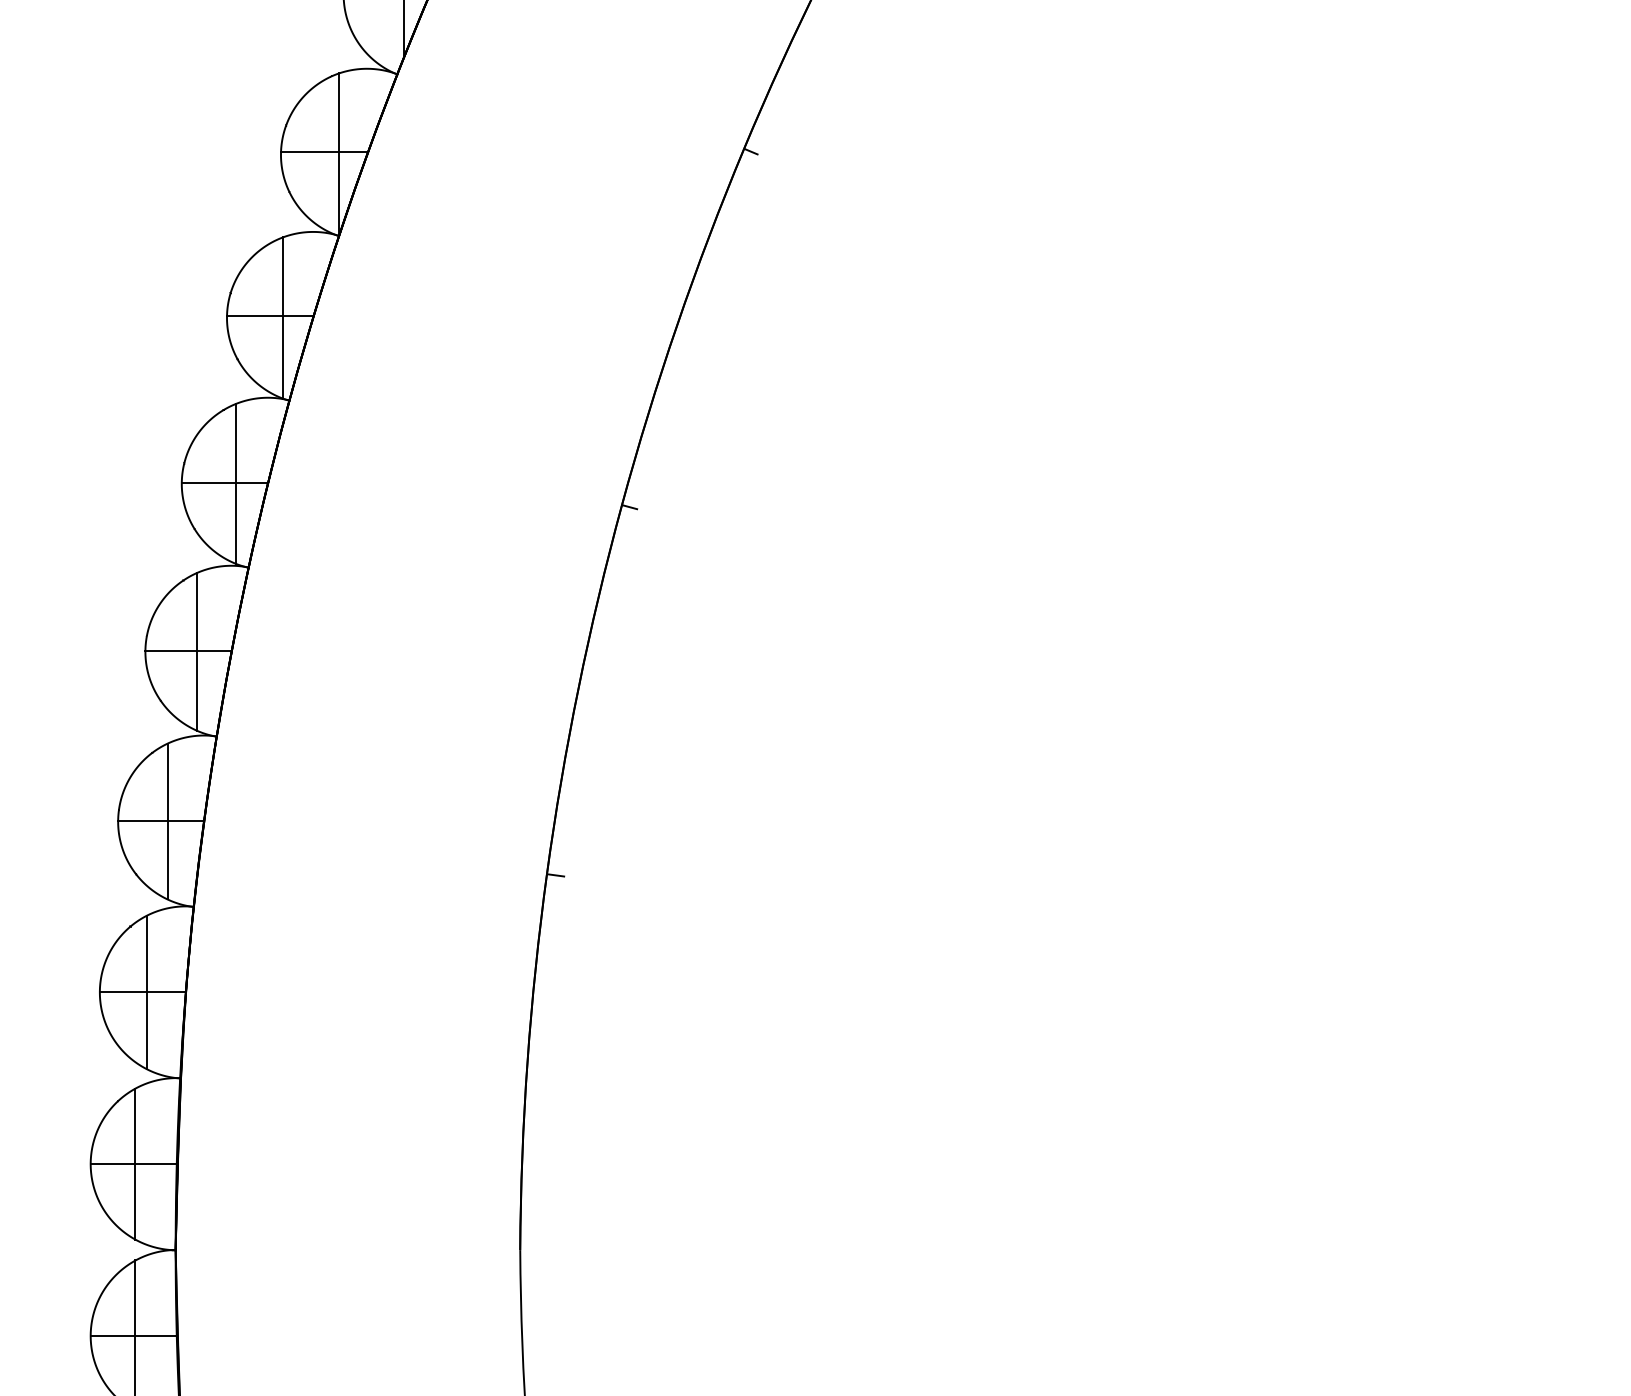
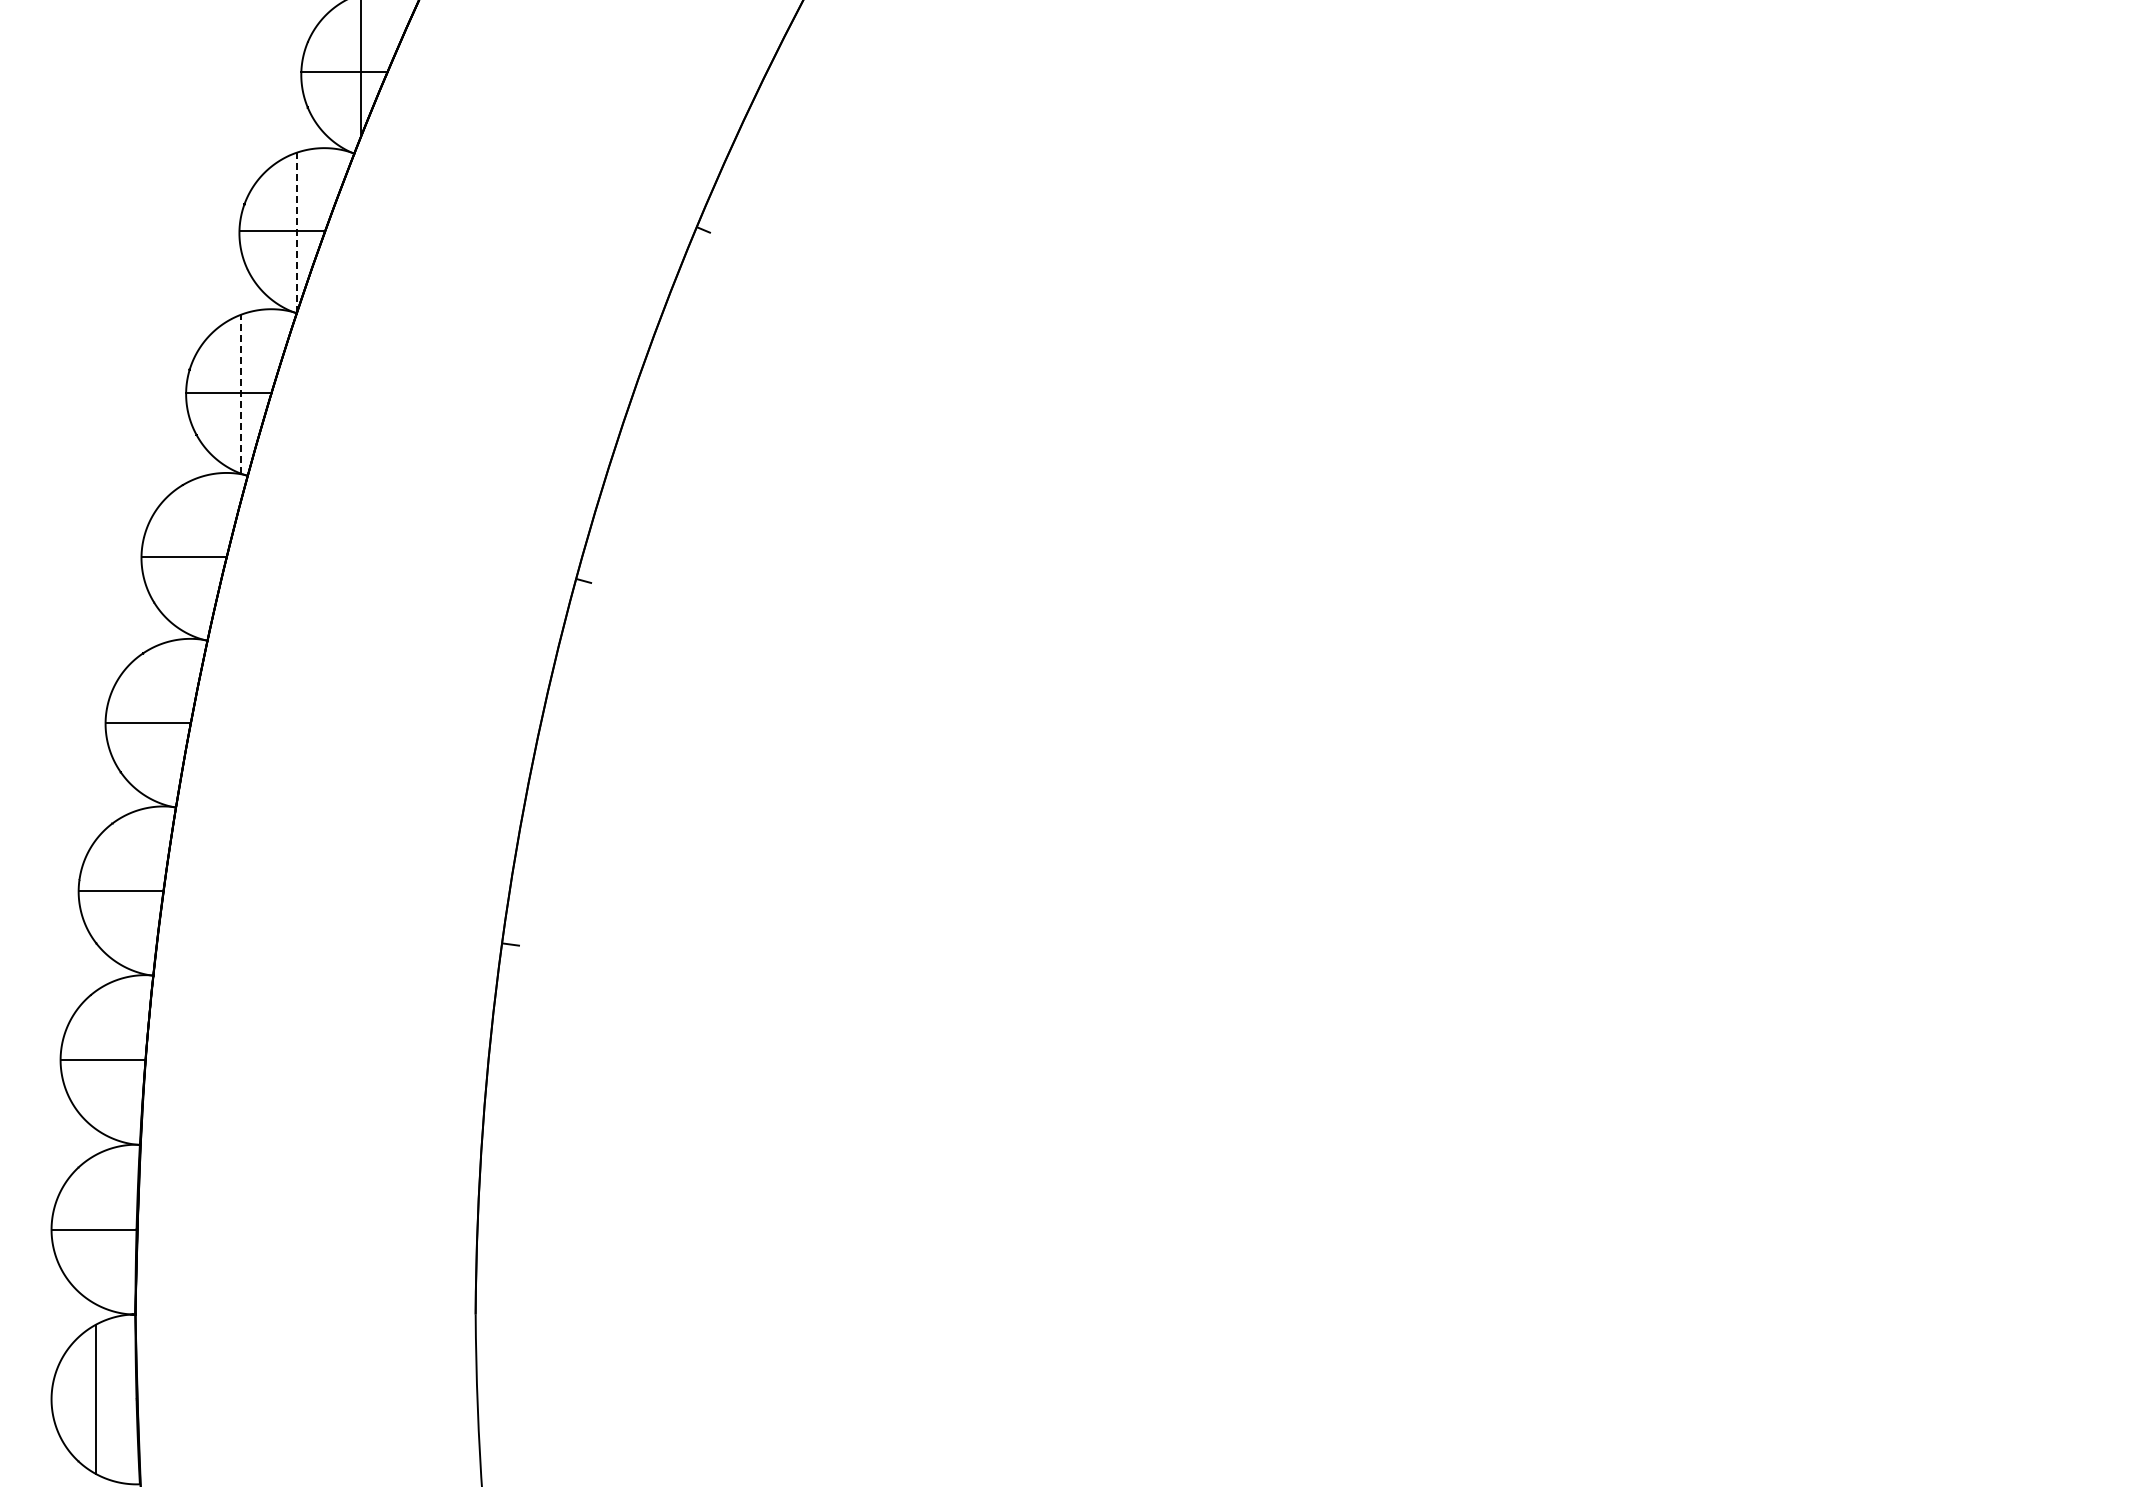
line: (338, 154) -> (296, 232), solid -> dashed
line: (283, 318) -> (241, 394), solid -> dashed
line: (235, 483) -> (194, 557), removed
line: (196, 651) -> (156, 723), removed
line: (167, 821) -> (127, 891), removed
line: (147, 991) -> (107, 1059), removed
line: (135, 1163) -> (95, 1229), removed
line: (133, 1336) -> (93, 1399), removed

